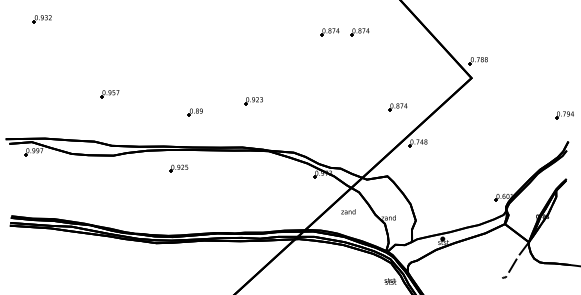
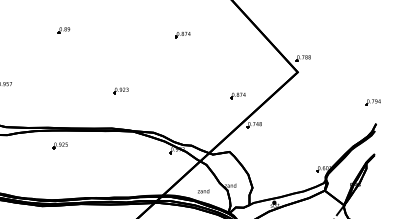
part: (359, 32) -> (206, 35), removed
part: (194, 112) -> (63, 30), moved
text: (348, 211) -> (203, 190), moved

